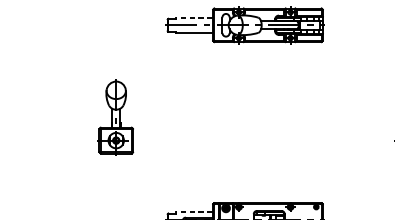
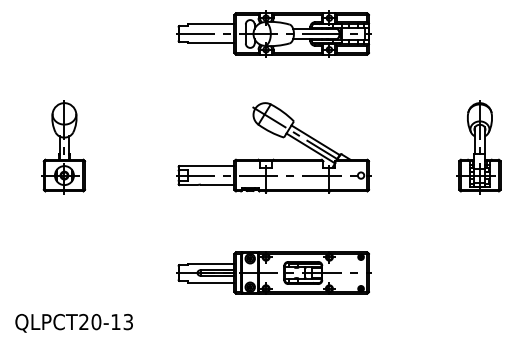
line: (193, 17) -> (210, 24), dashed -> solid
part: (115, 117) -> (63, 147), moved
part: (244, 126) -> (273, 158), added
line: (193, 212) -> (210, 263), dashed -> solid

